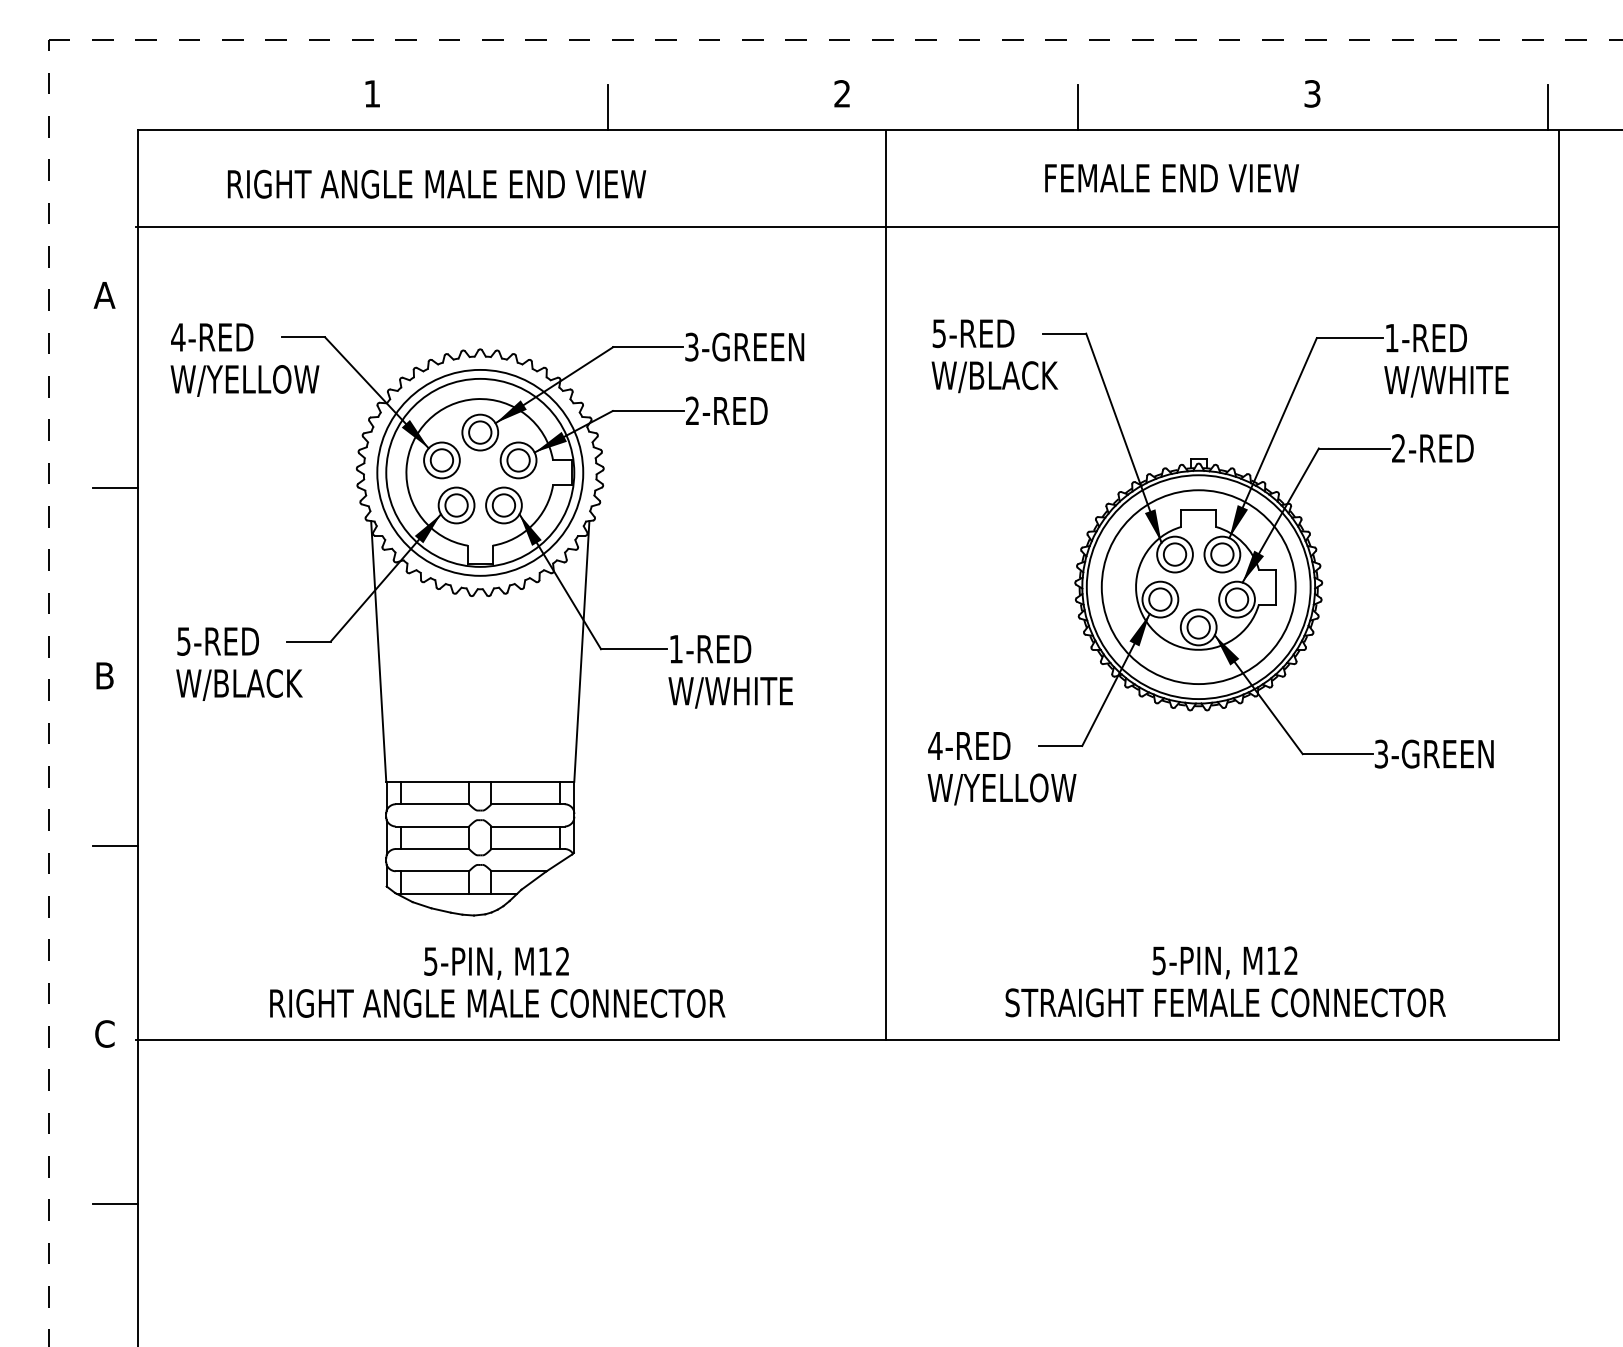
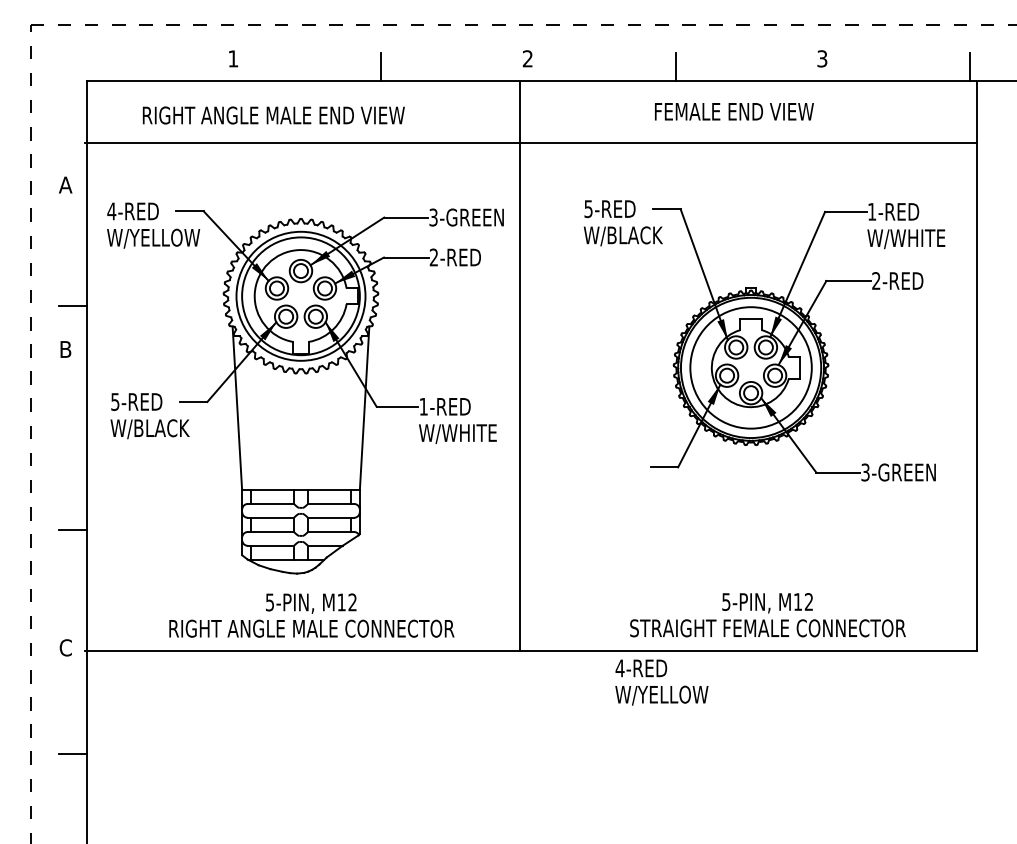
line: (886, 584) -> (520, 366), moved
text: (104, 675) -> (65, 349), moved
text: (1001, 768) -> (661, 682), moved

